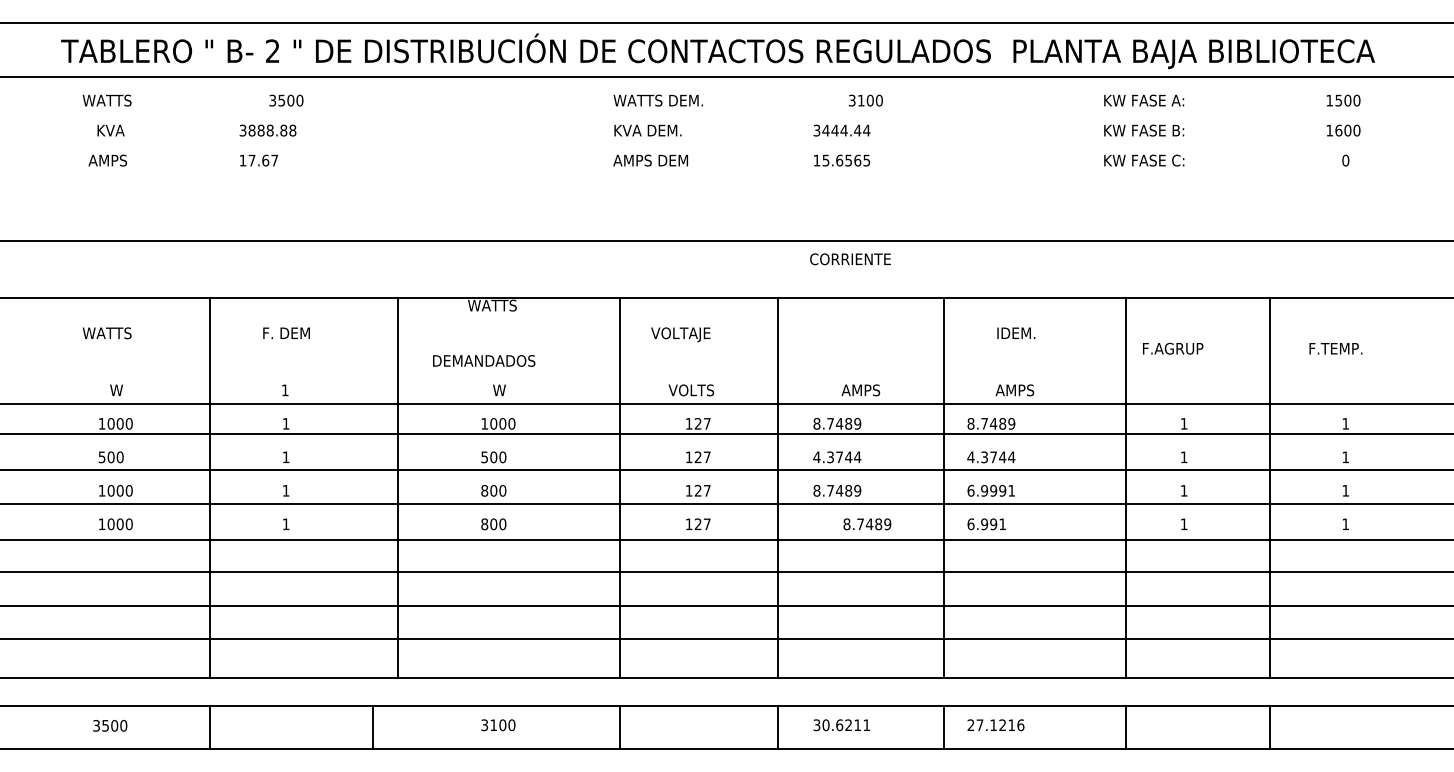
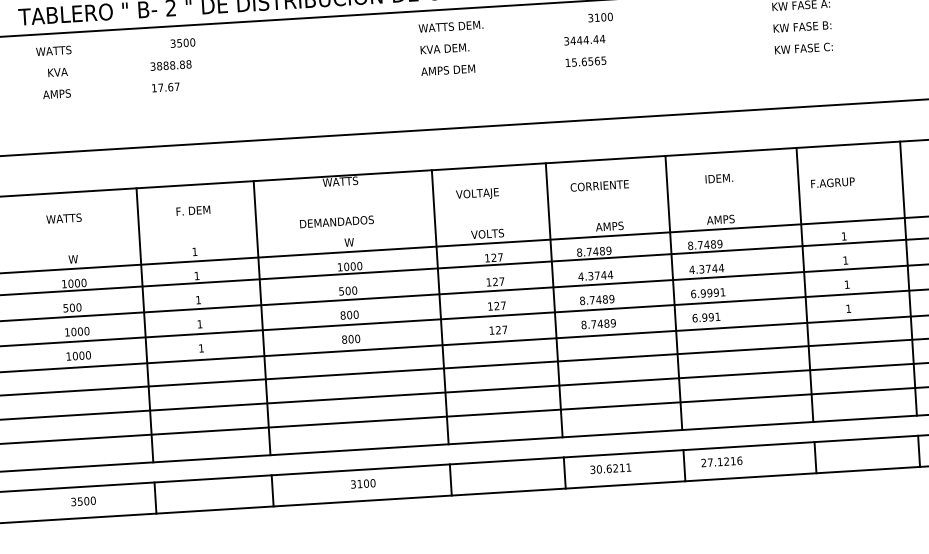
text: (850, 259) -> (599, 186), moved
line: (397, 487) -> (262, 318), moved
text: (867, 524) -> (598, 324), moved

